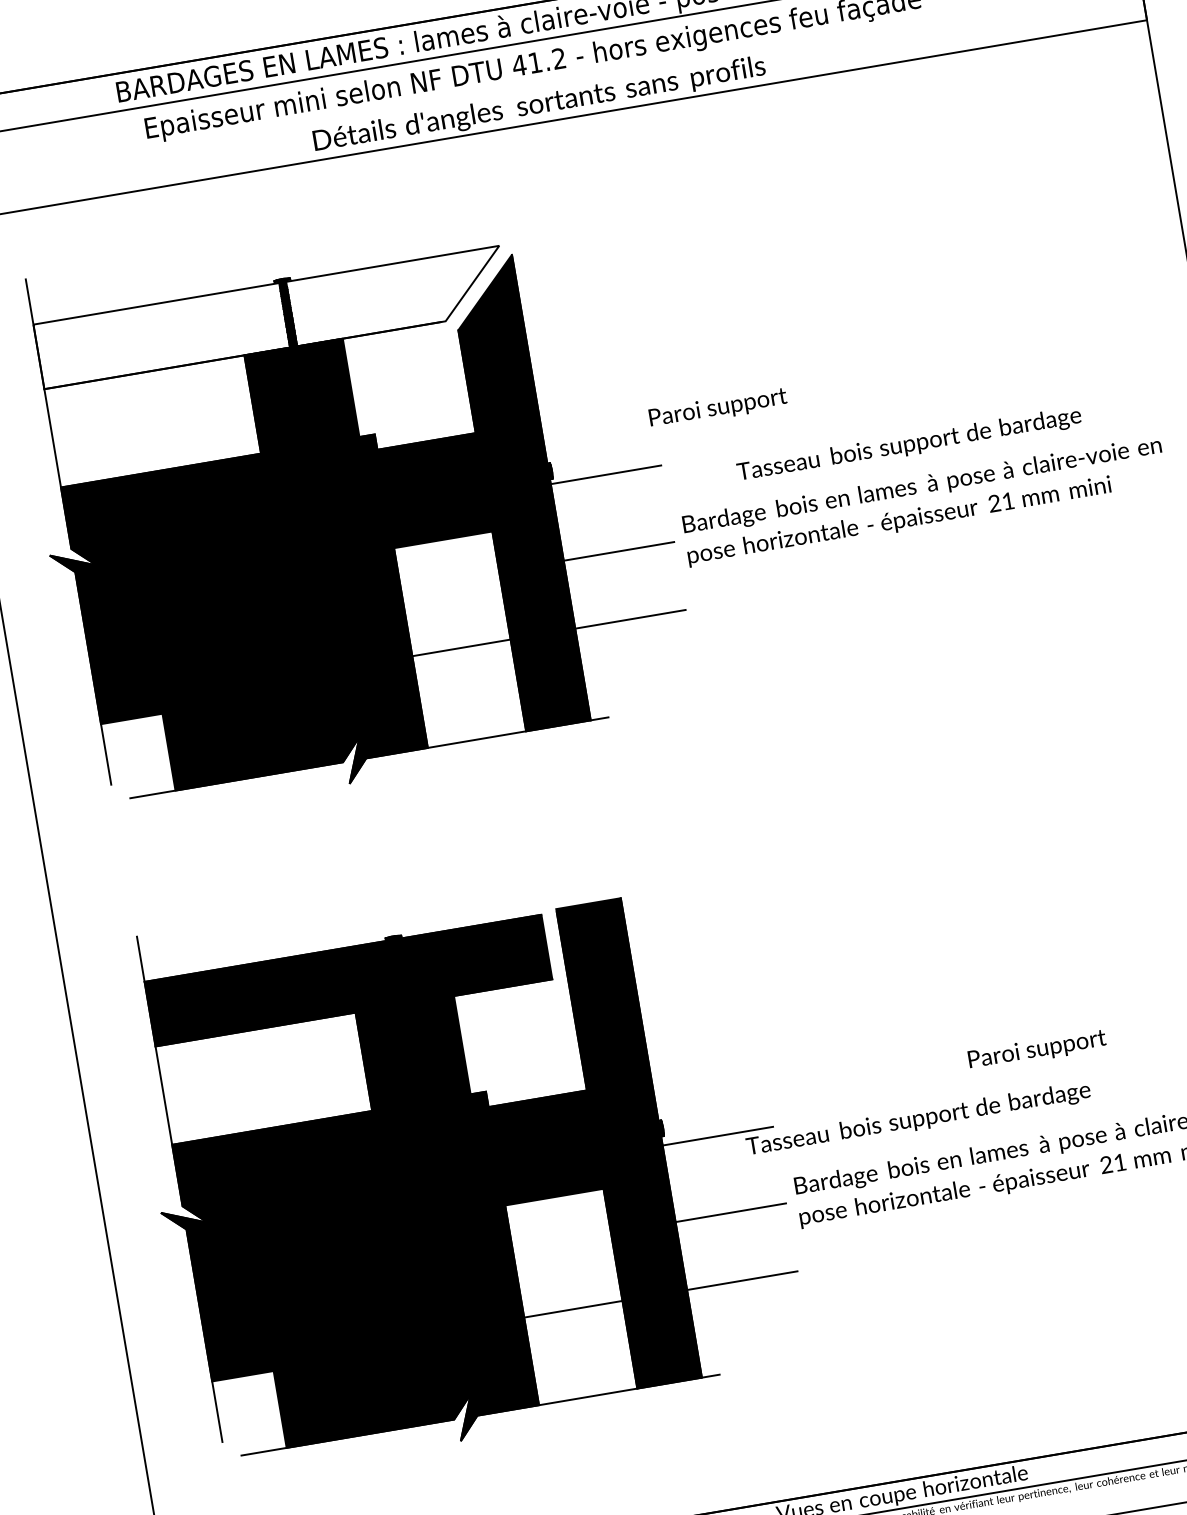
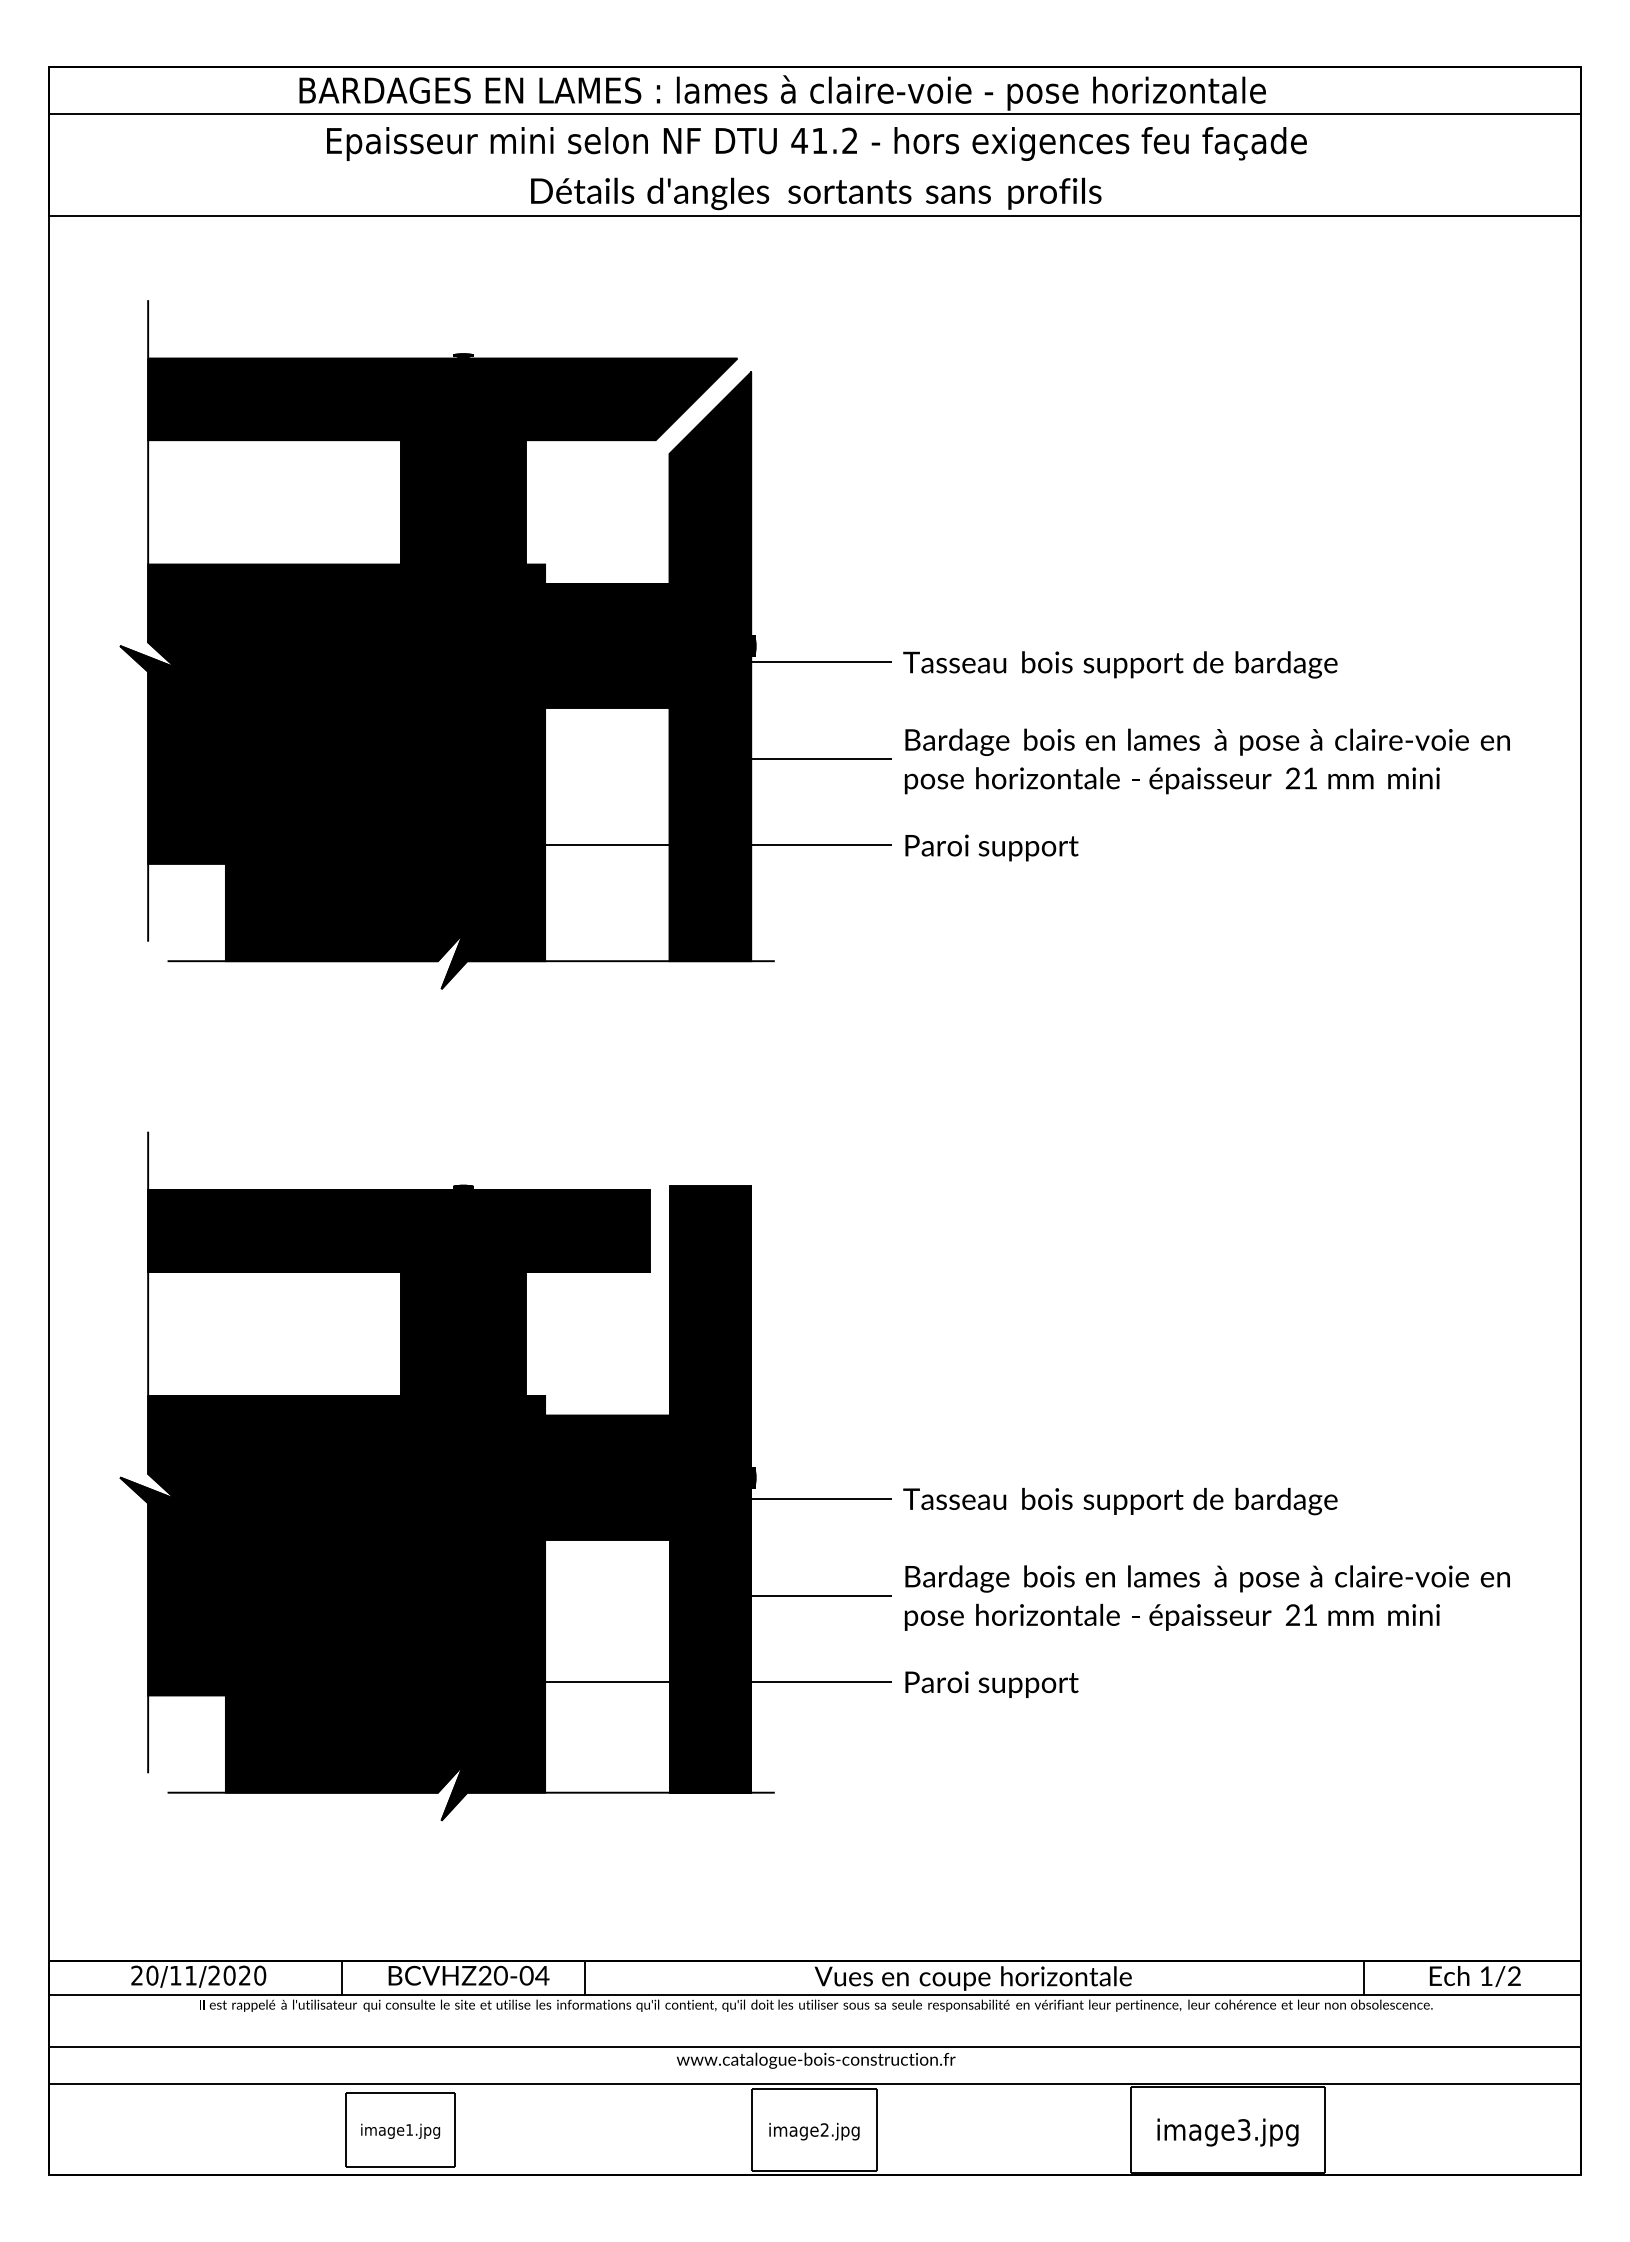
fill: (271, 317) -> (442, 399), added
text: (717, 408) -> (991, 847), moved
text: (909, 444) -> (1120, 664), moved
text: (1037, 1050) -> (991, 1684), moved
text: (918, 1119) -> (1120, 1501), moved

